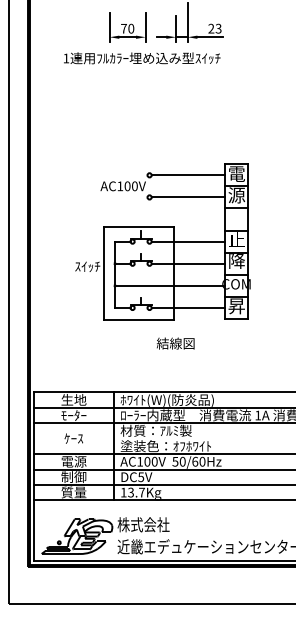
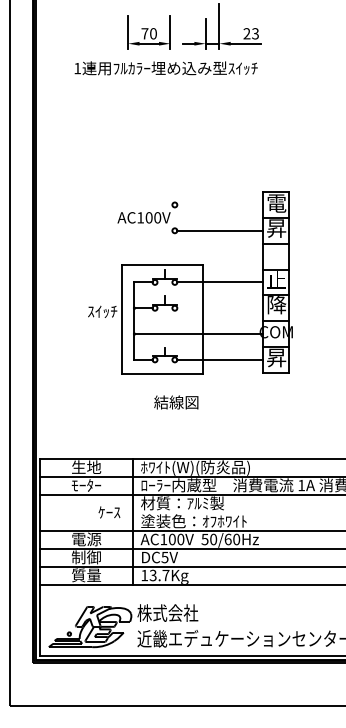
line: (188, 174) -> (220, 204), removed
text: (236, 195) -> (276, 228), 源 -> 昇
line: (188, 263) -> (220, 308), removed
text: (175, 343) -> (176, 402), moved
text: (73, 438) -> (109, 512), moved

